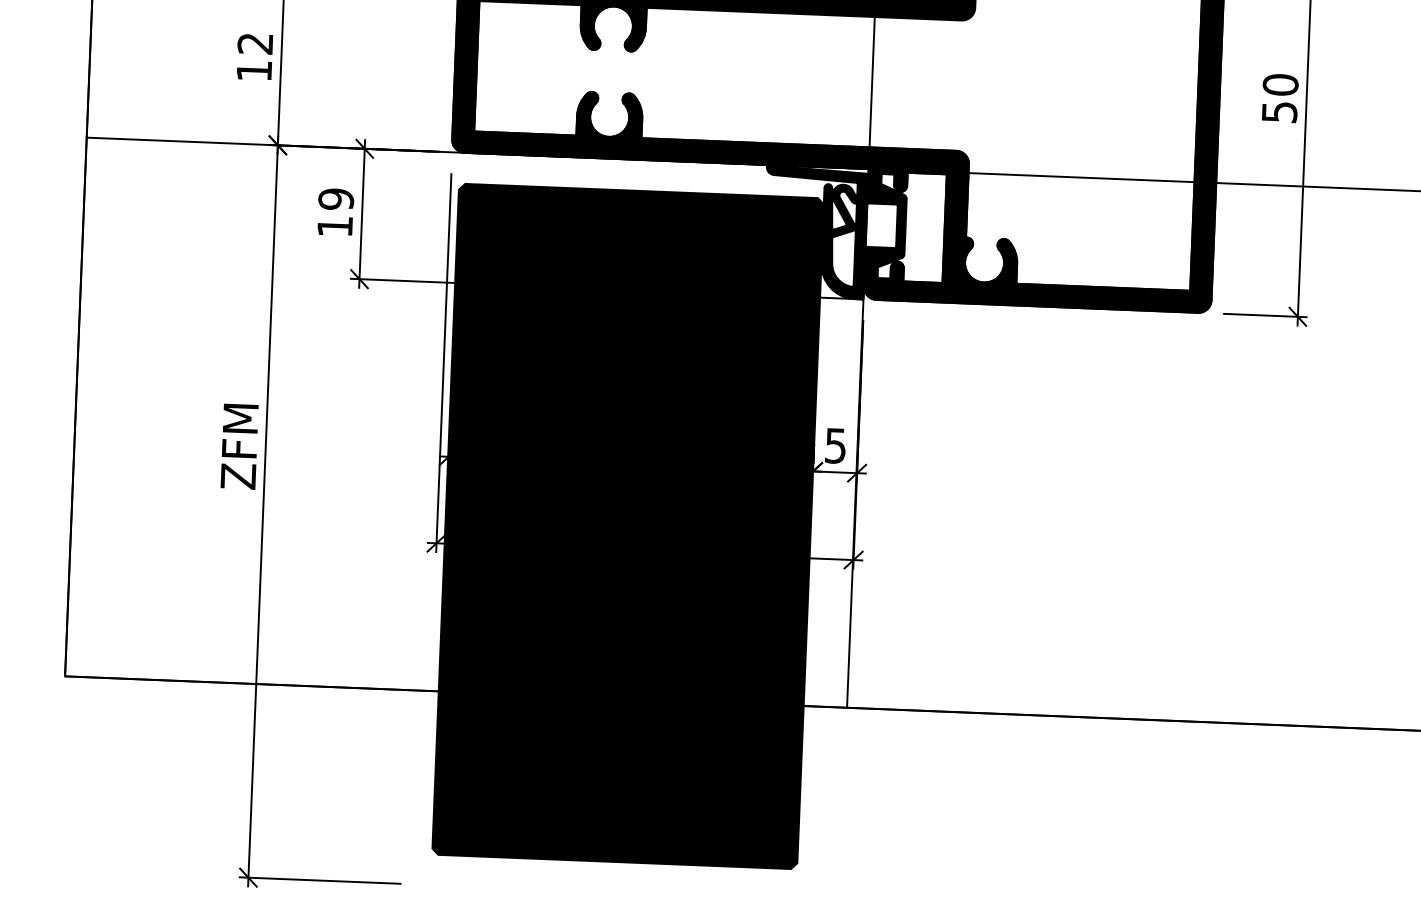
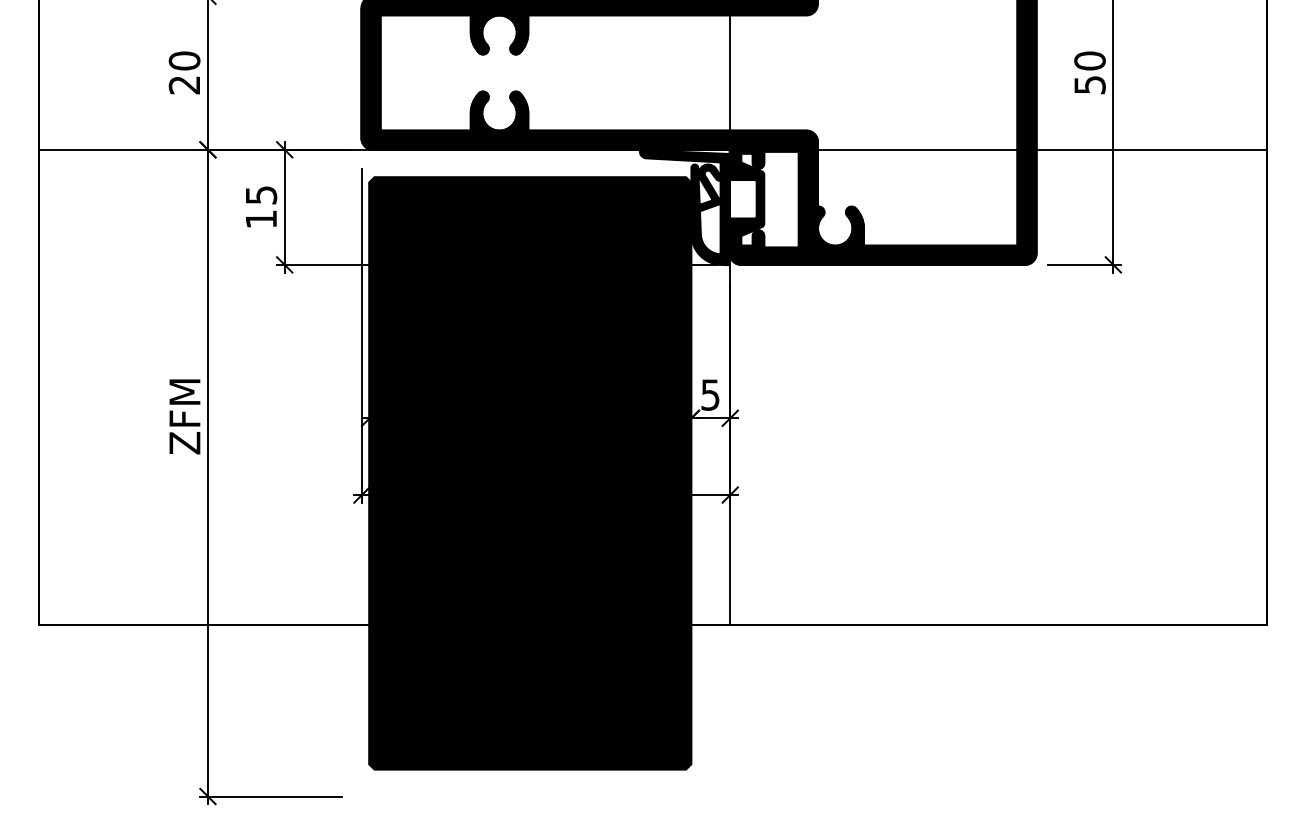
text: (254, 56) -> (184, 72), 12 -> 20
text: (335, 198) -> (260, 194), 19 -> 15

